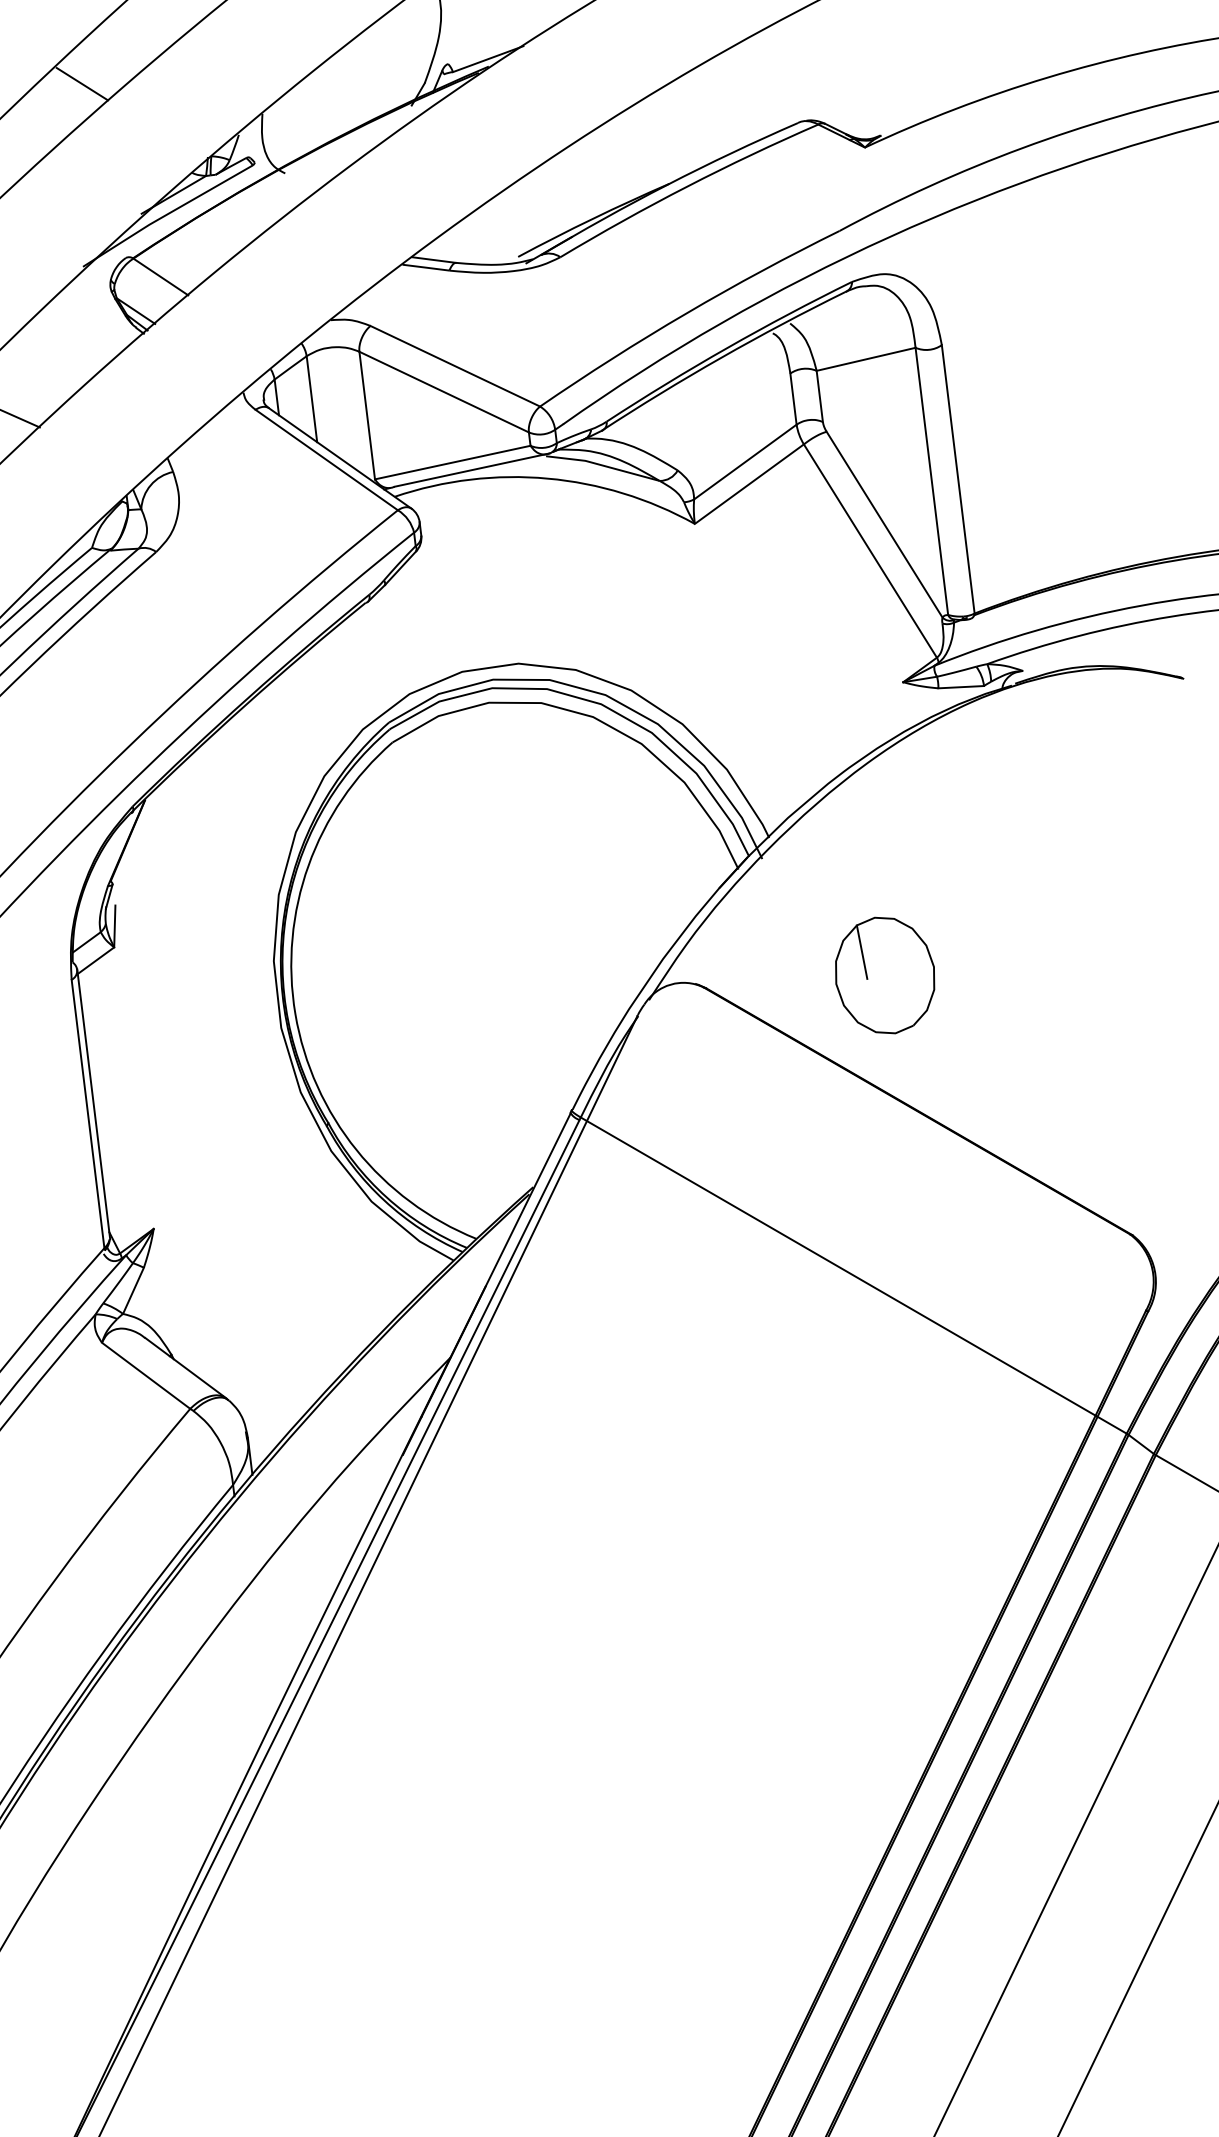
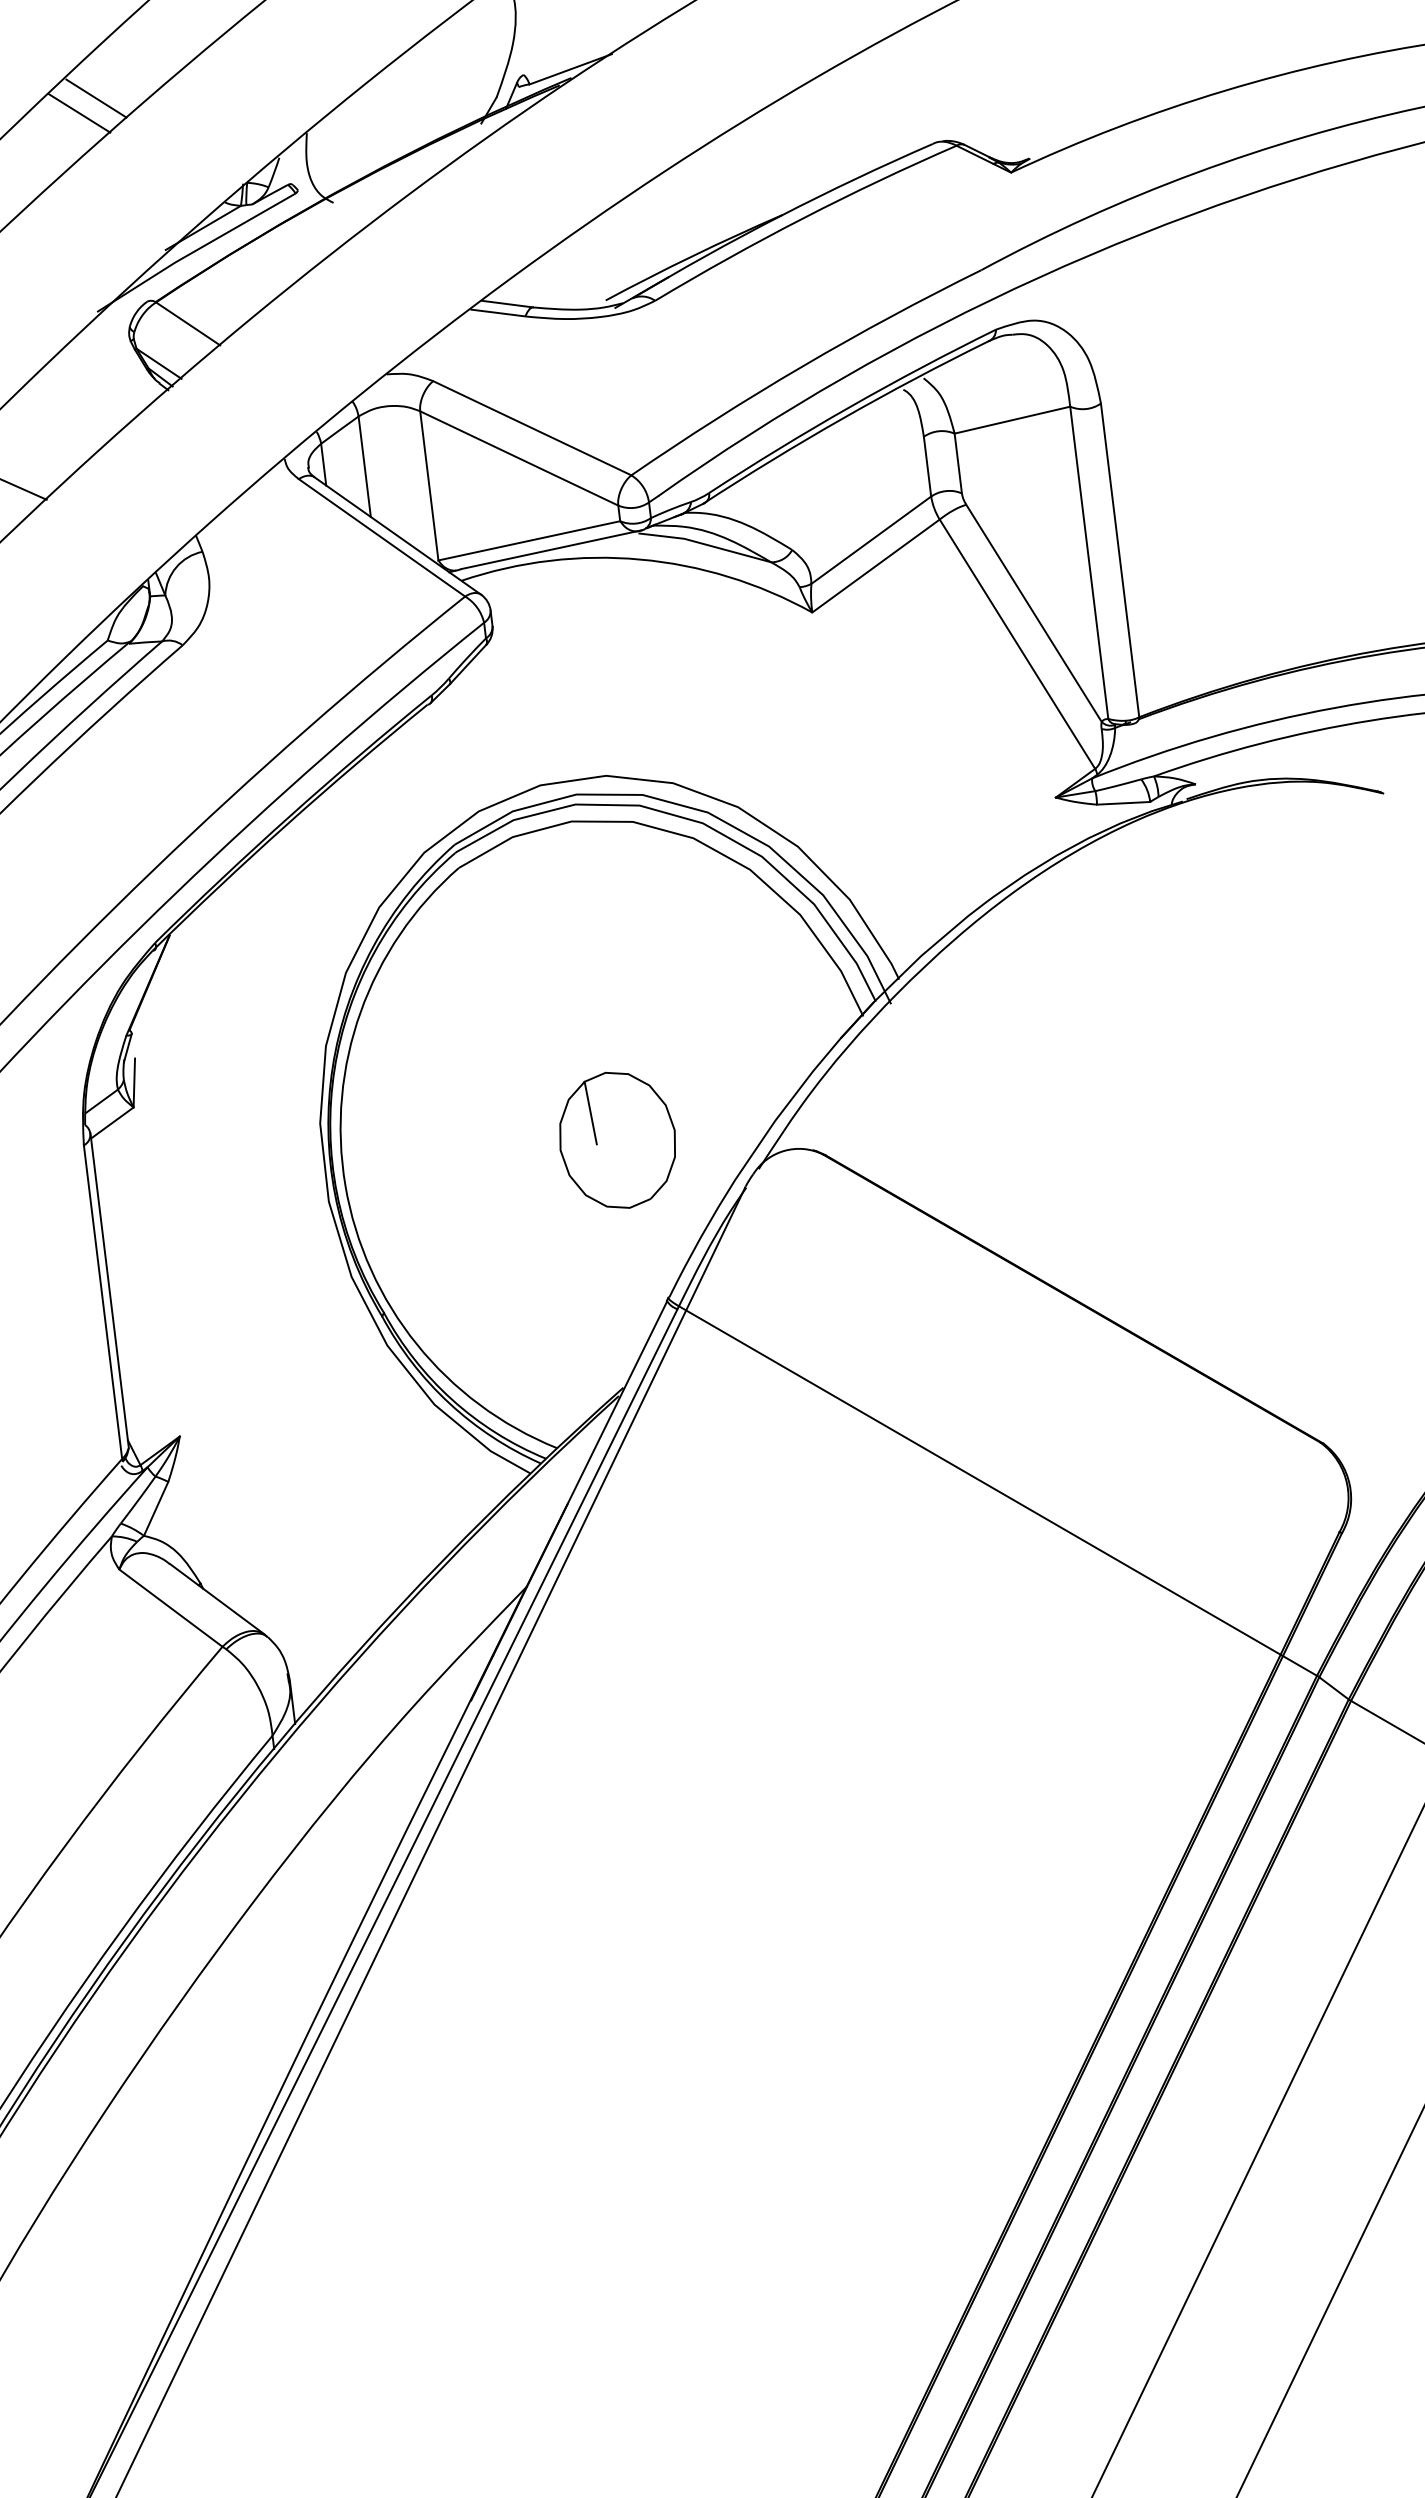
line: (67, 96) -> (79, 113), added
part: (885, 975) -> (617, 1140), moved

